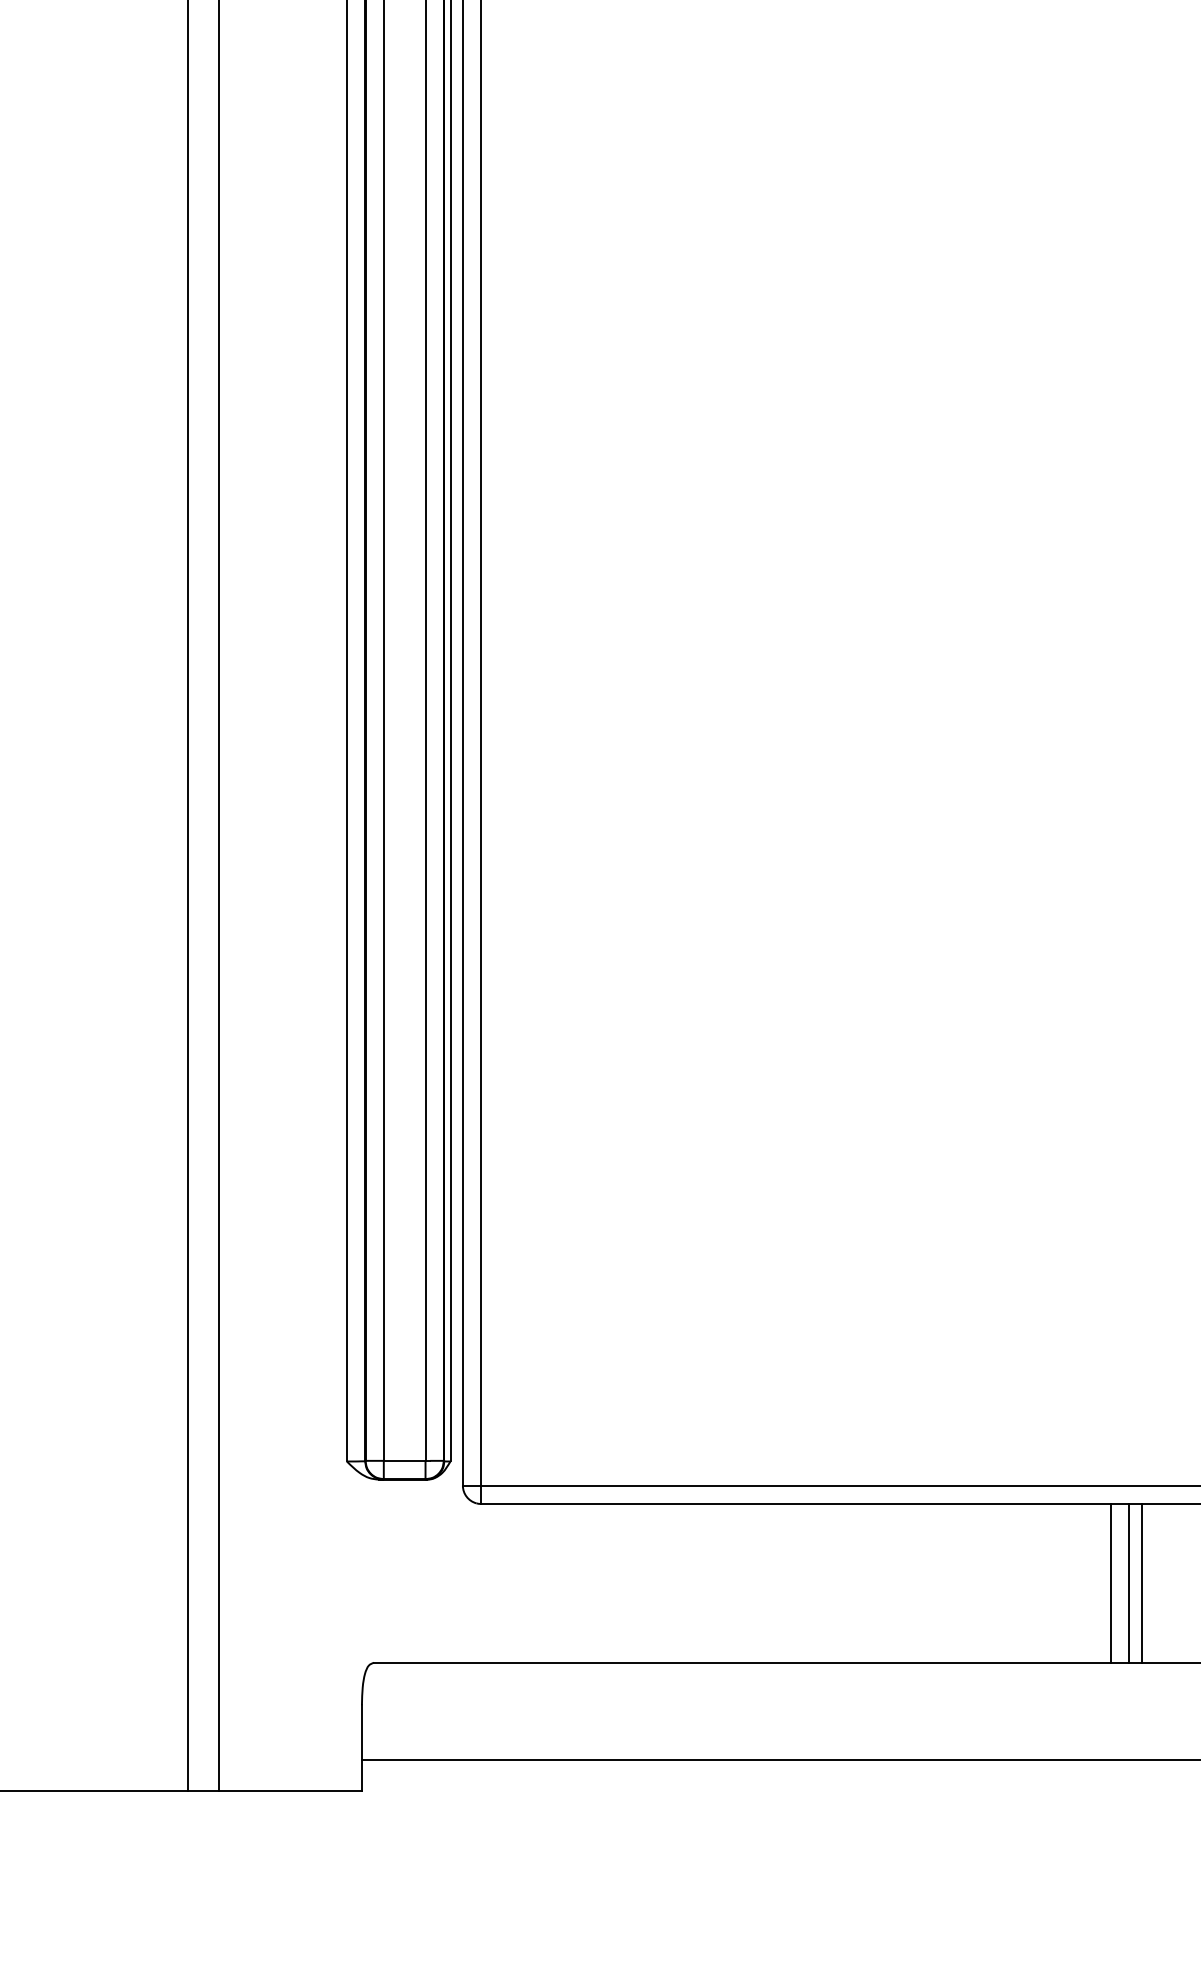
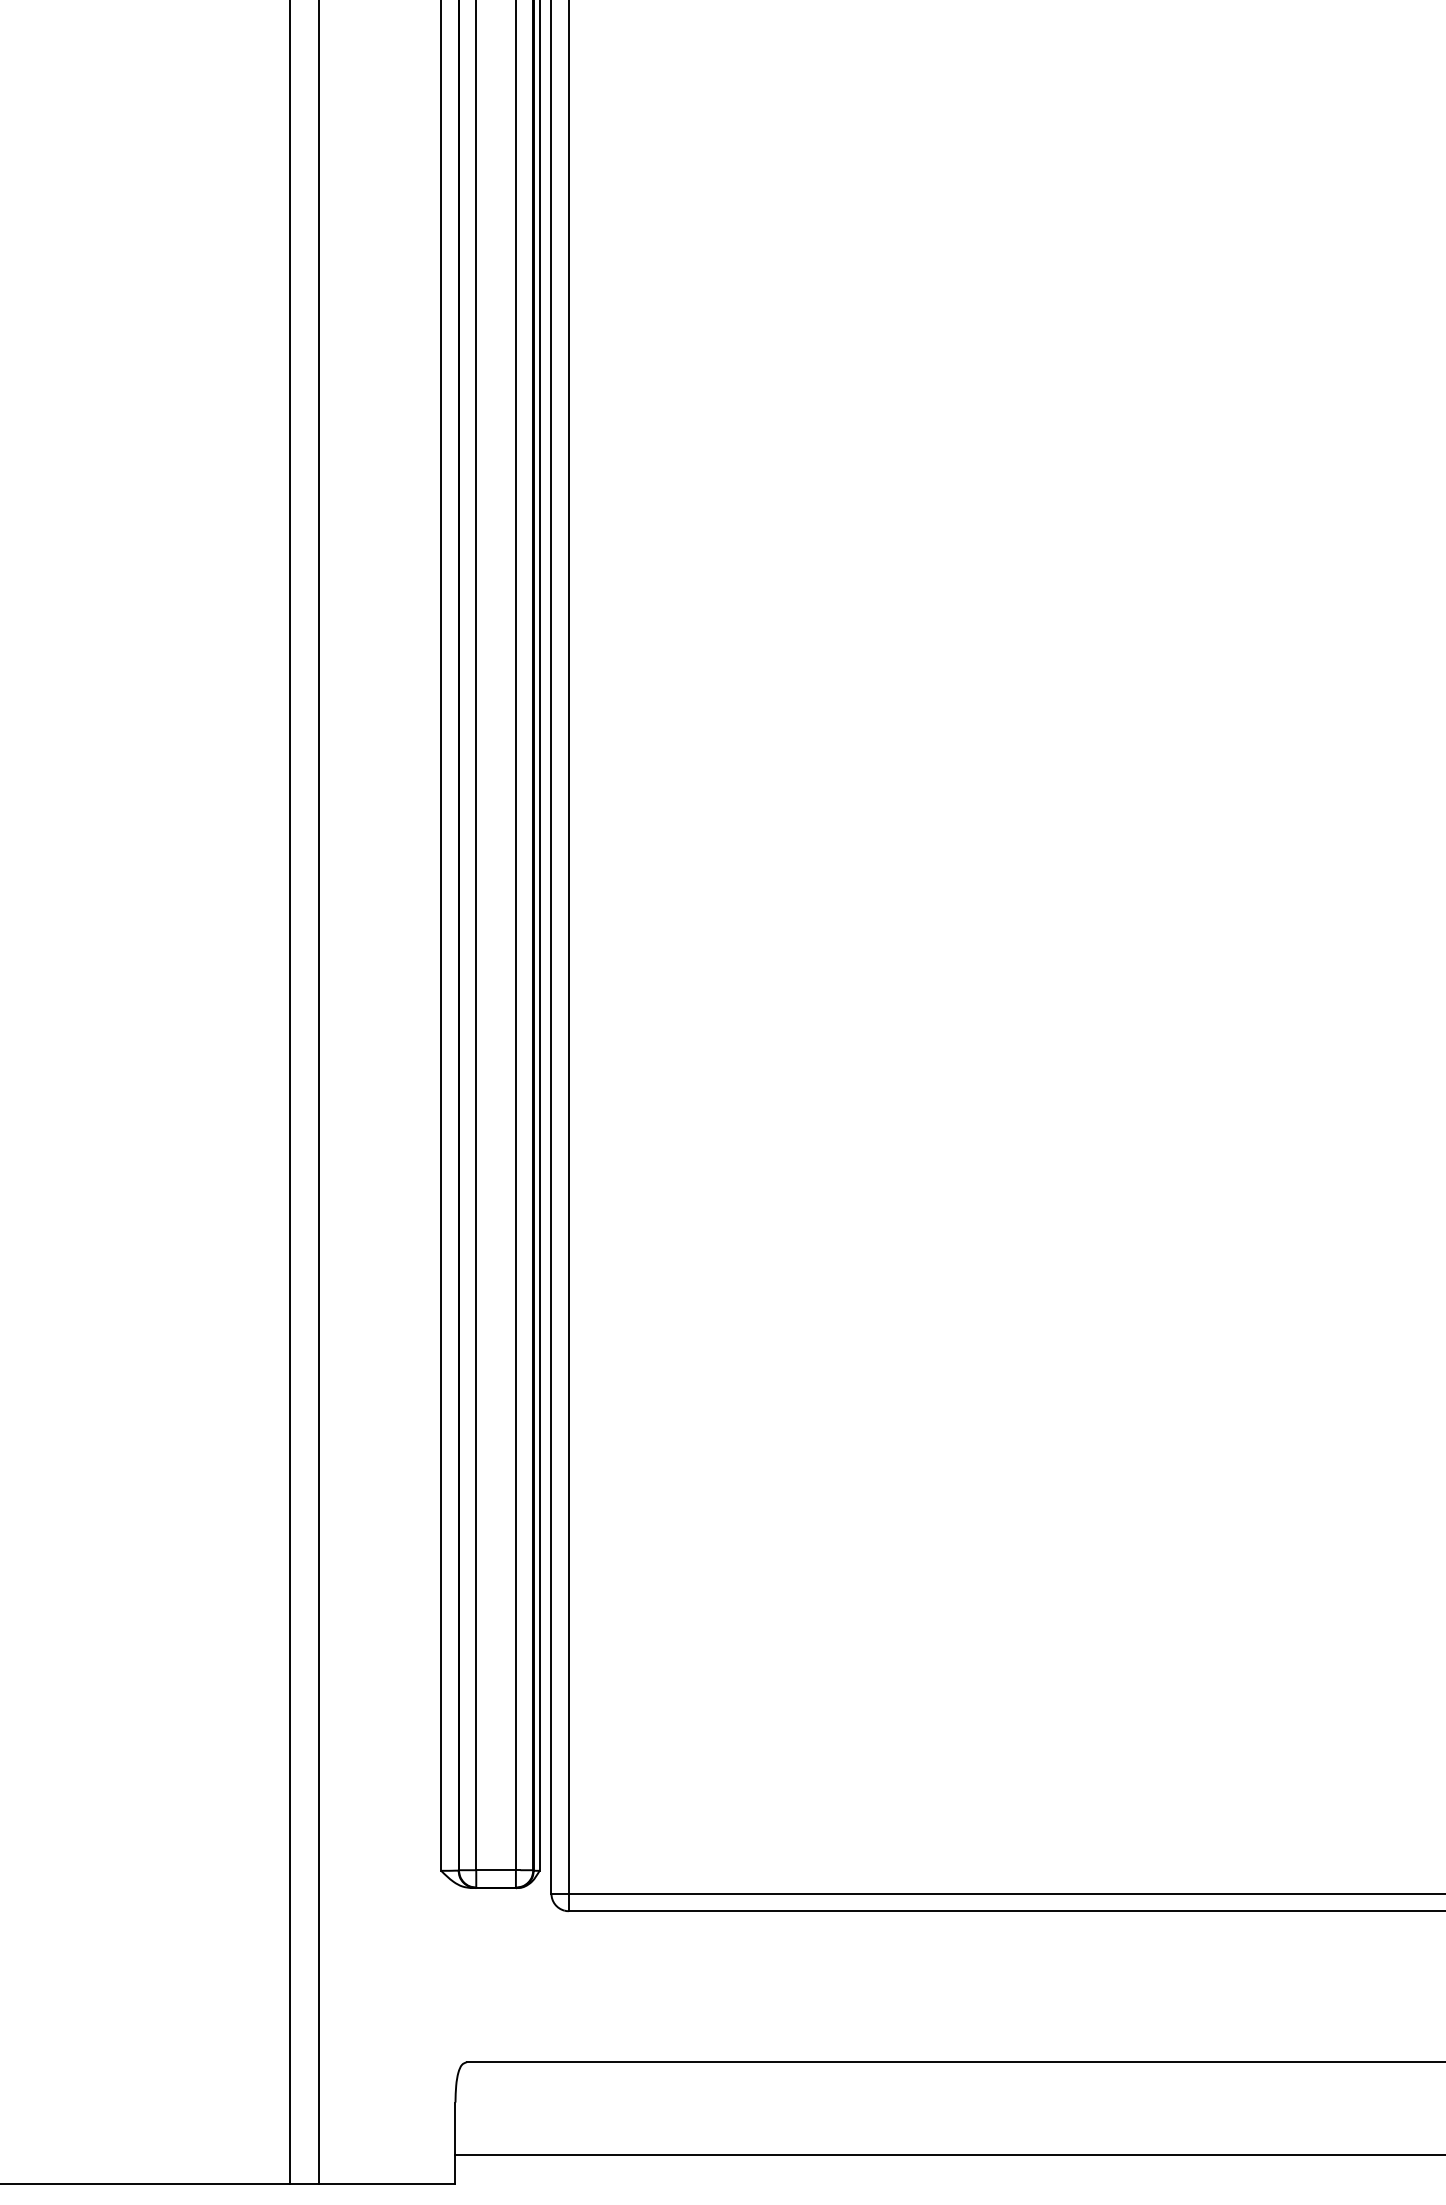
line: (1110, 1583) -> (1167, 1986), removed
line: (1129, 1583) -> (1185, 1986), removed
line: (1142, 1583) -> (1197, 1986), removed

